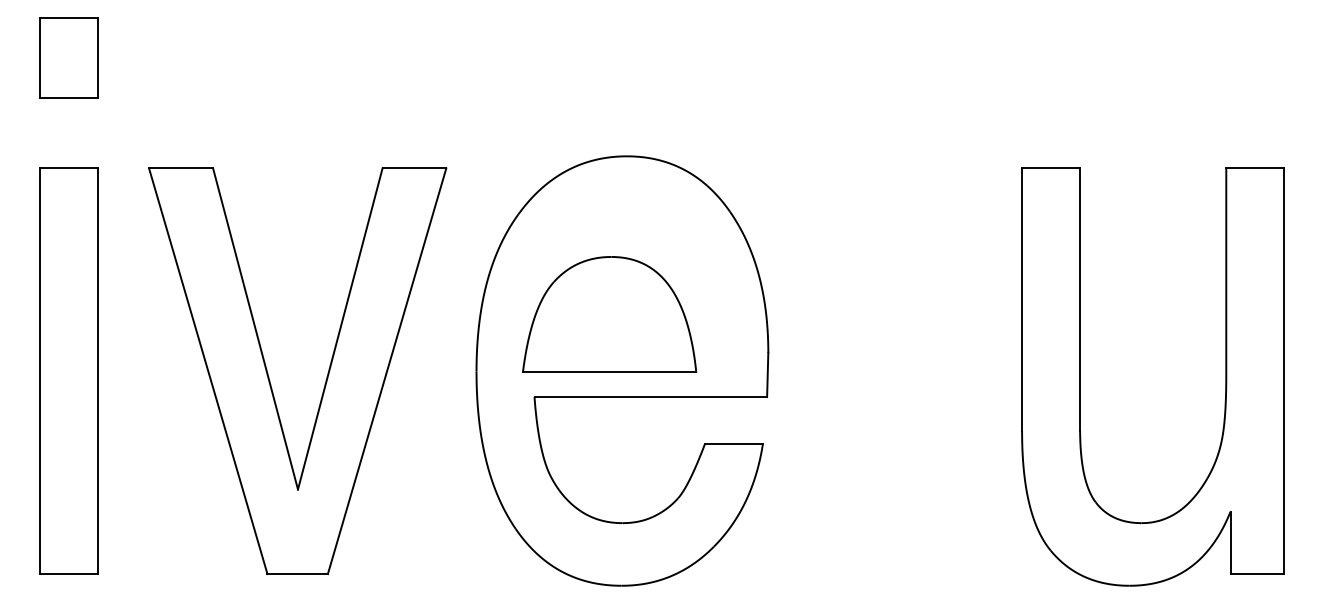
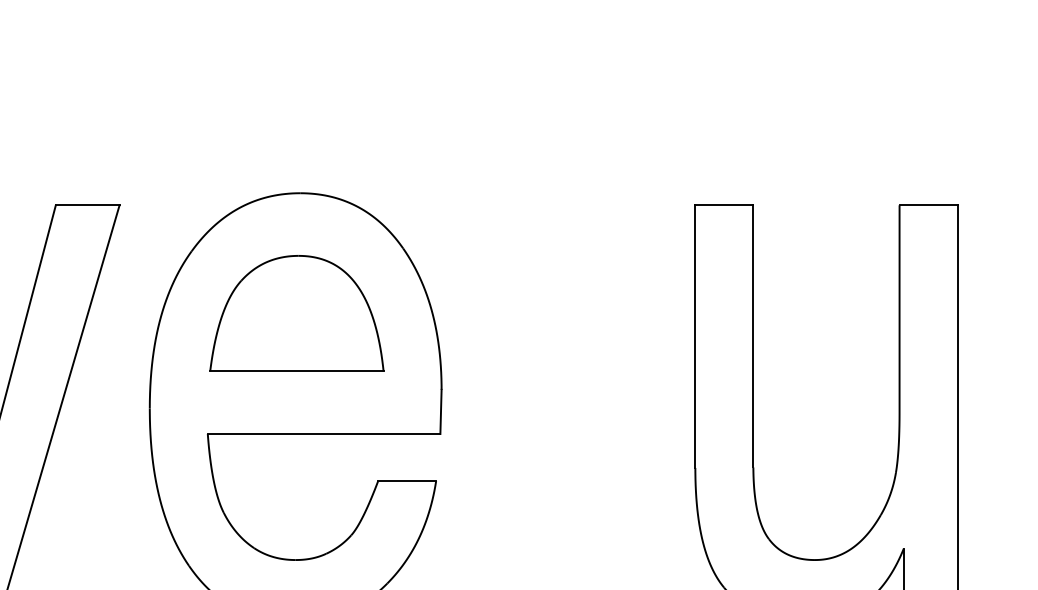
part: (609, 314) -> (296, 313), moved

